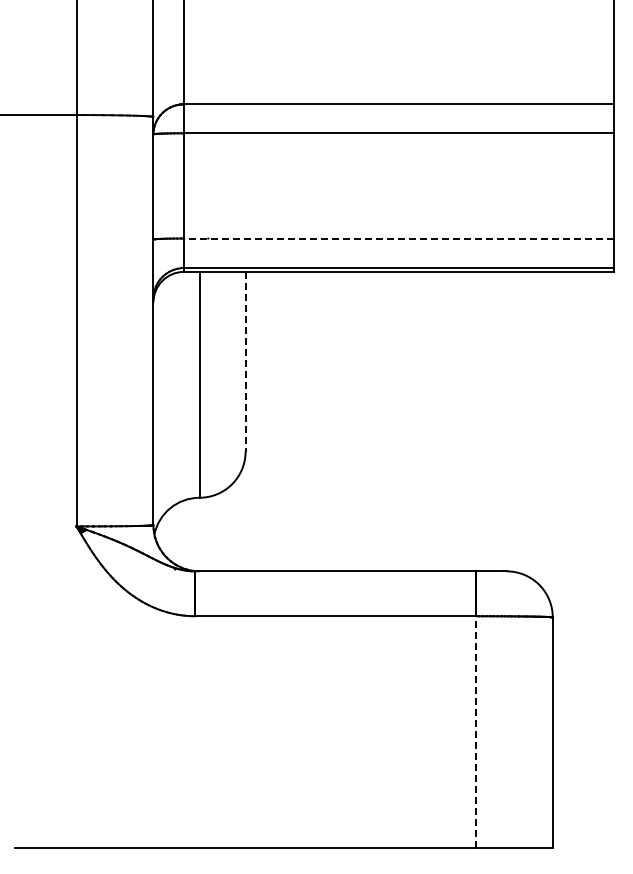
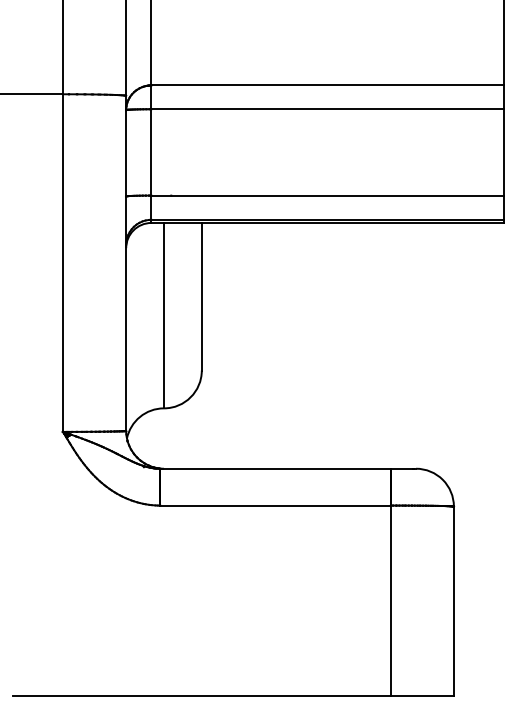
line: (398, 238) -> (327, 195), dashed -> solid
line: (245, 361) -> (201, 296), dashed -> solid
line: (475, 732) -> (390, 601), dashed -> solid

